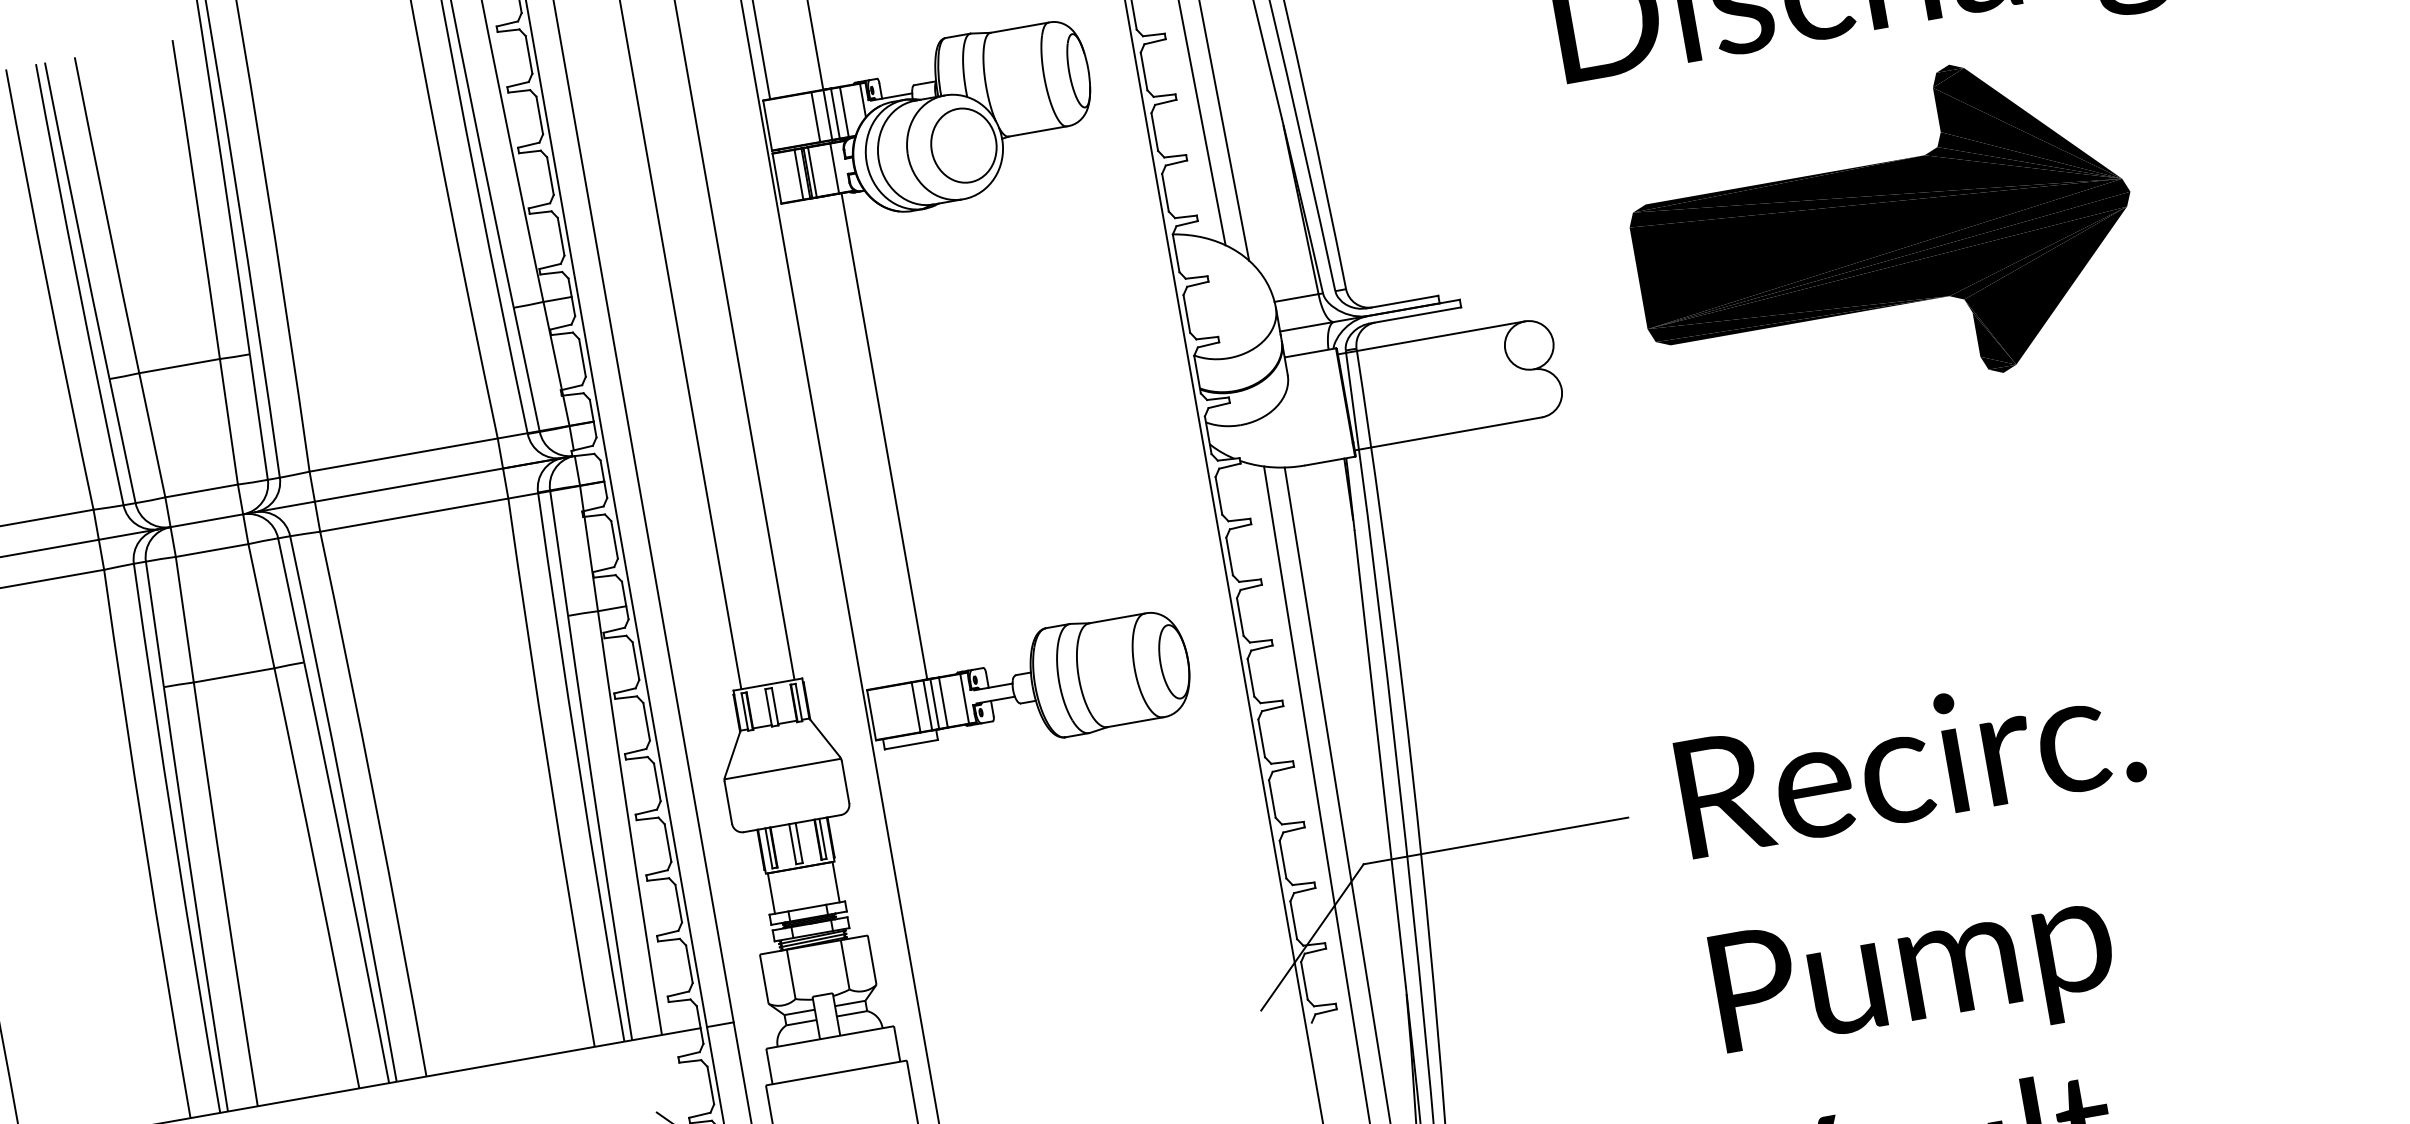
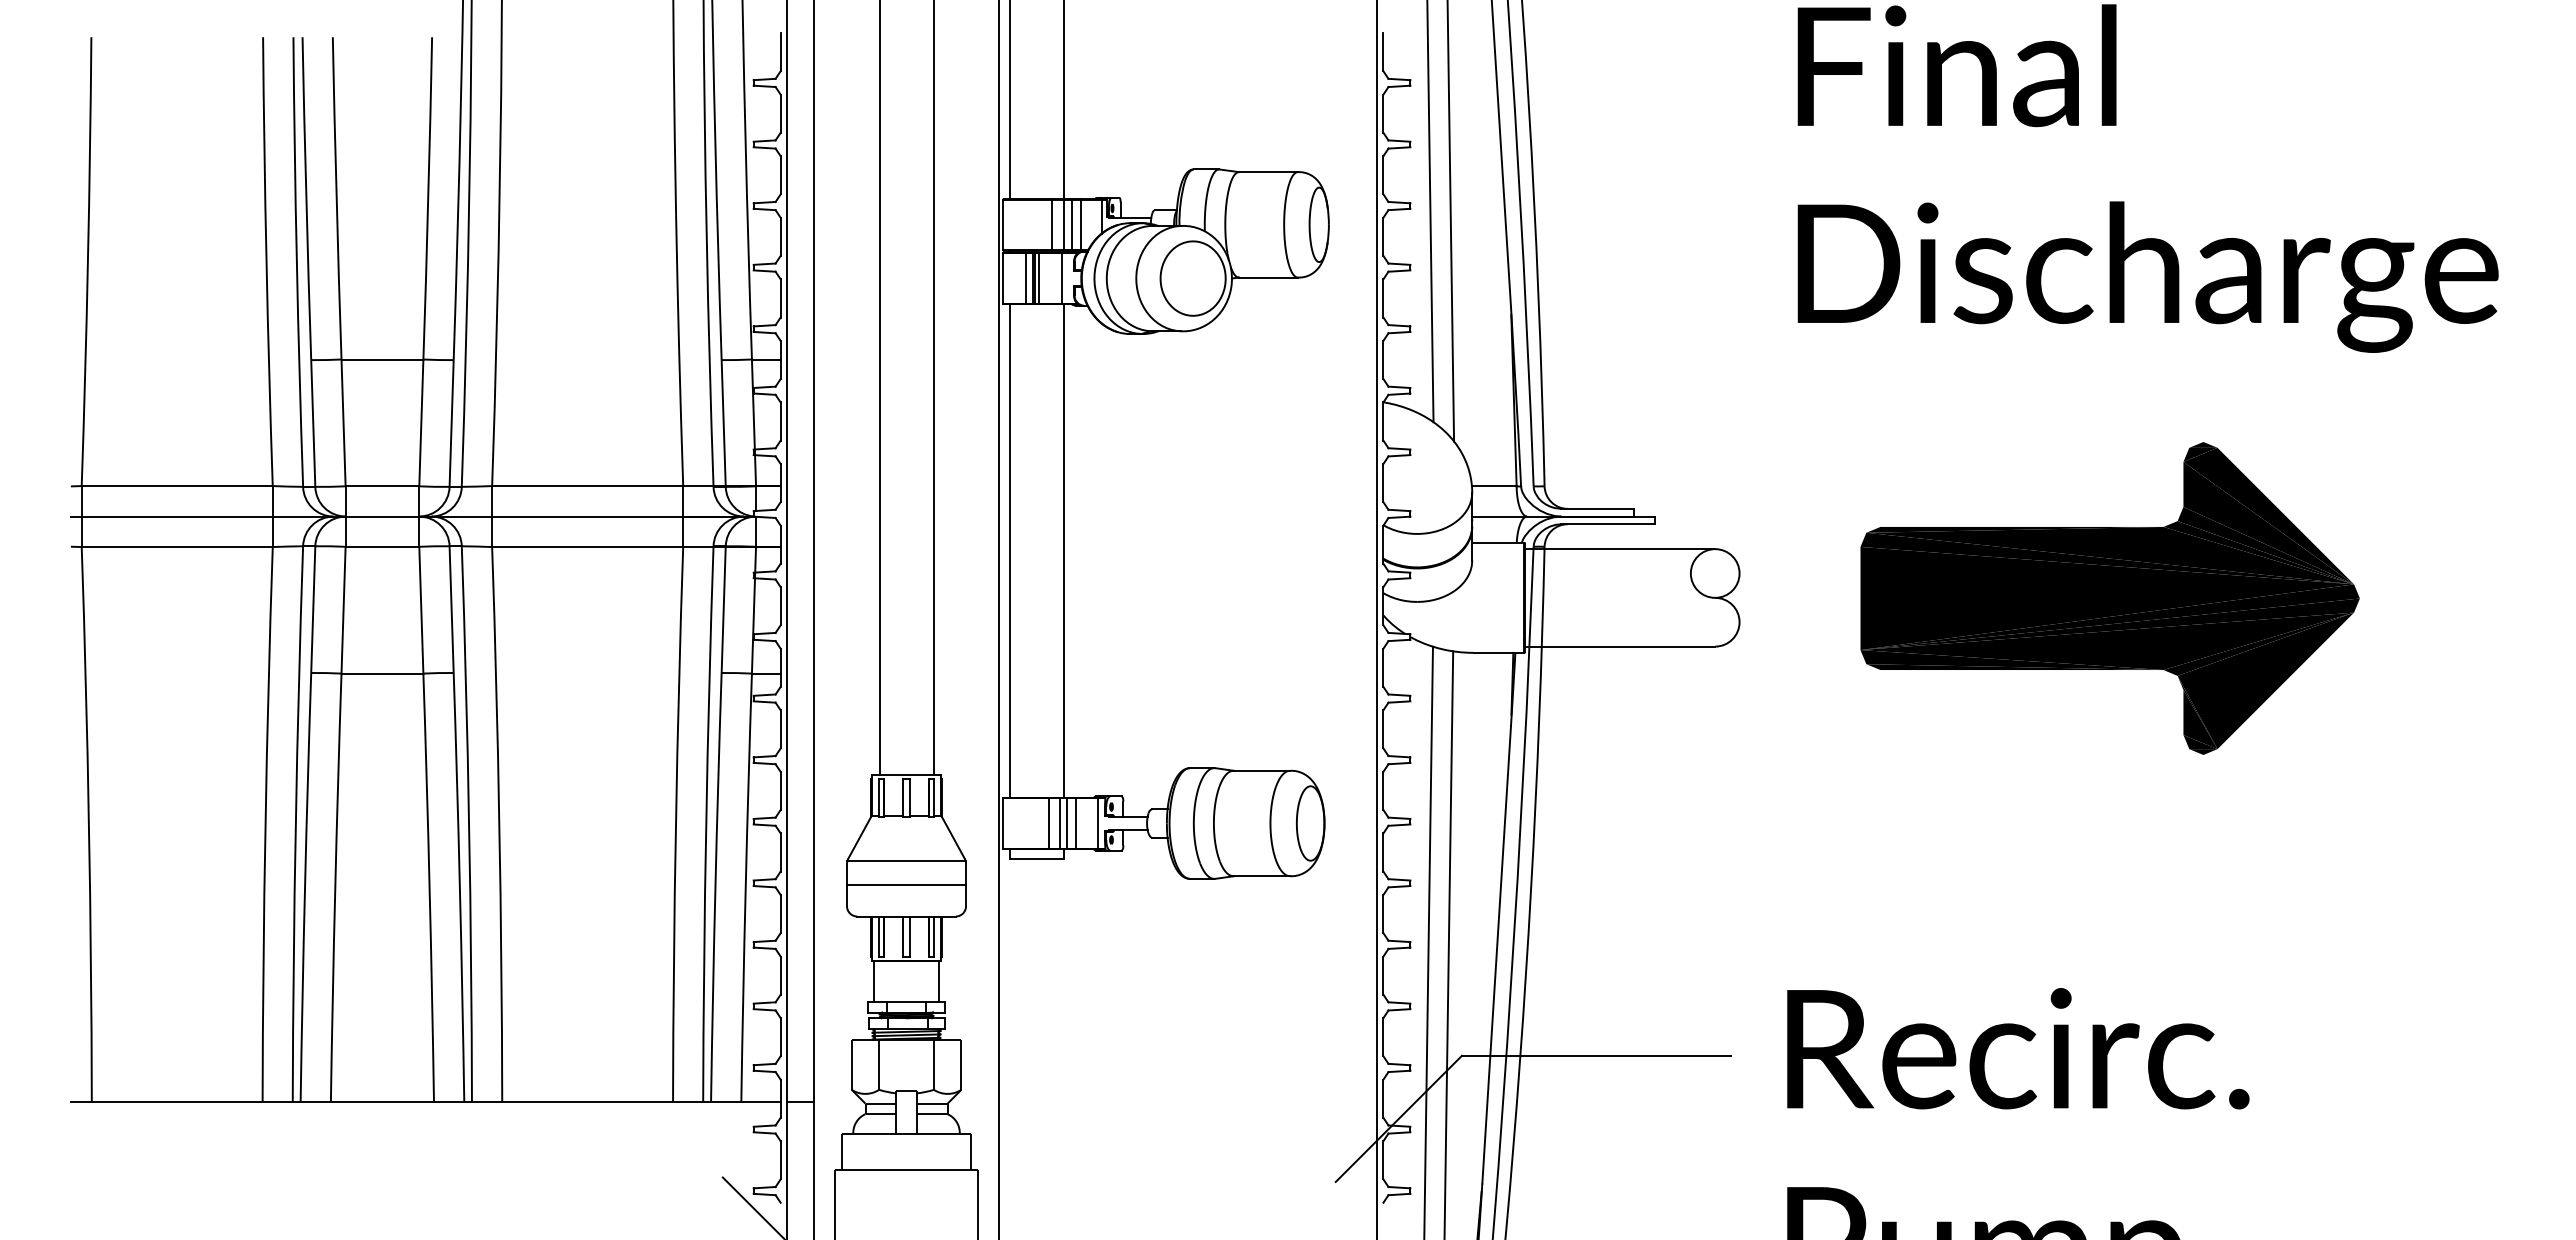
part: (1883, 235) -> (2109, 598), moved
line: (831, 445) -> (1010, 550), added
line: (786, 792) -> (906, 884), added

